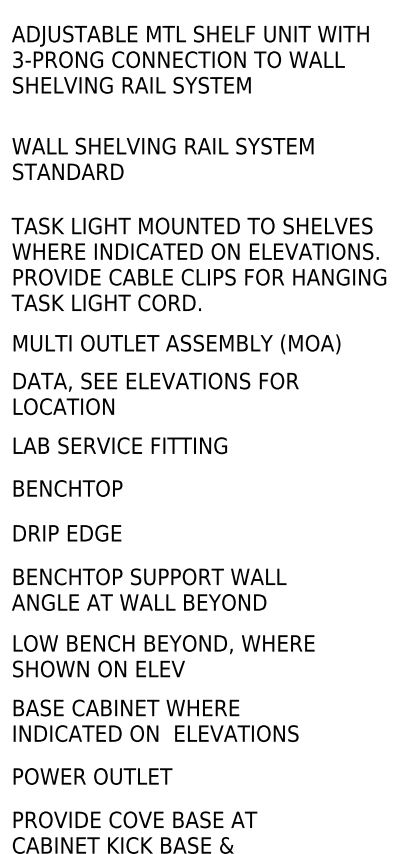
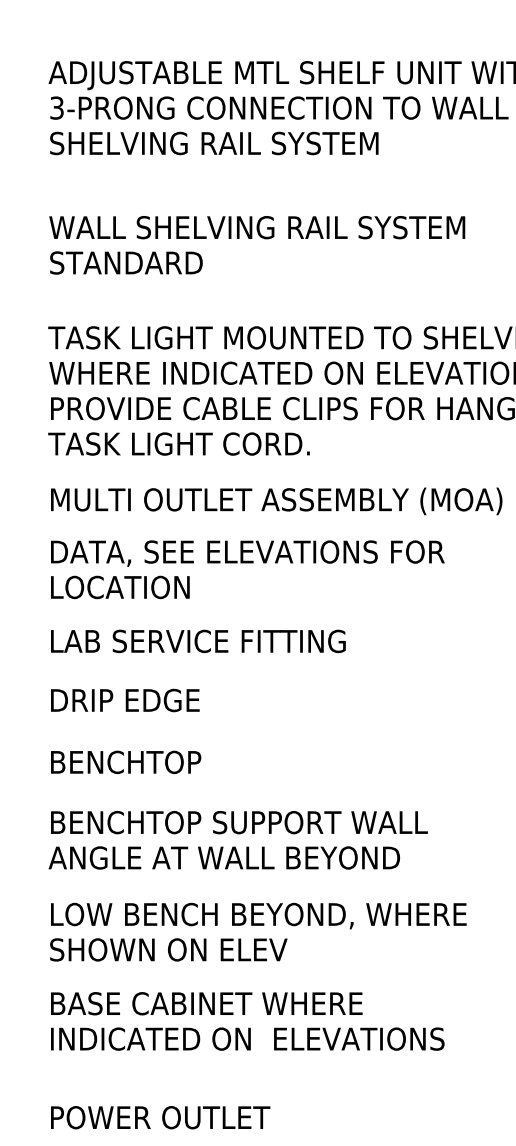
text: (68, 488) -> (126, 700), BENCHTOP -> DRIP EDGE
text: (68, 532) -> (126, 761), DRIP EDGE -> BENCHTOP
text: (92, 776) -> (159, 1117), moved

